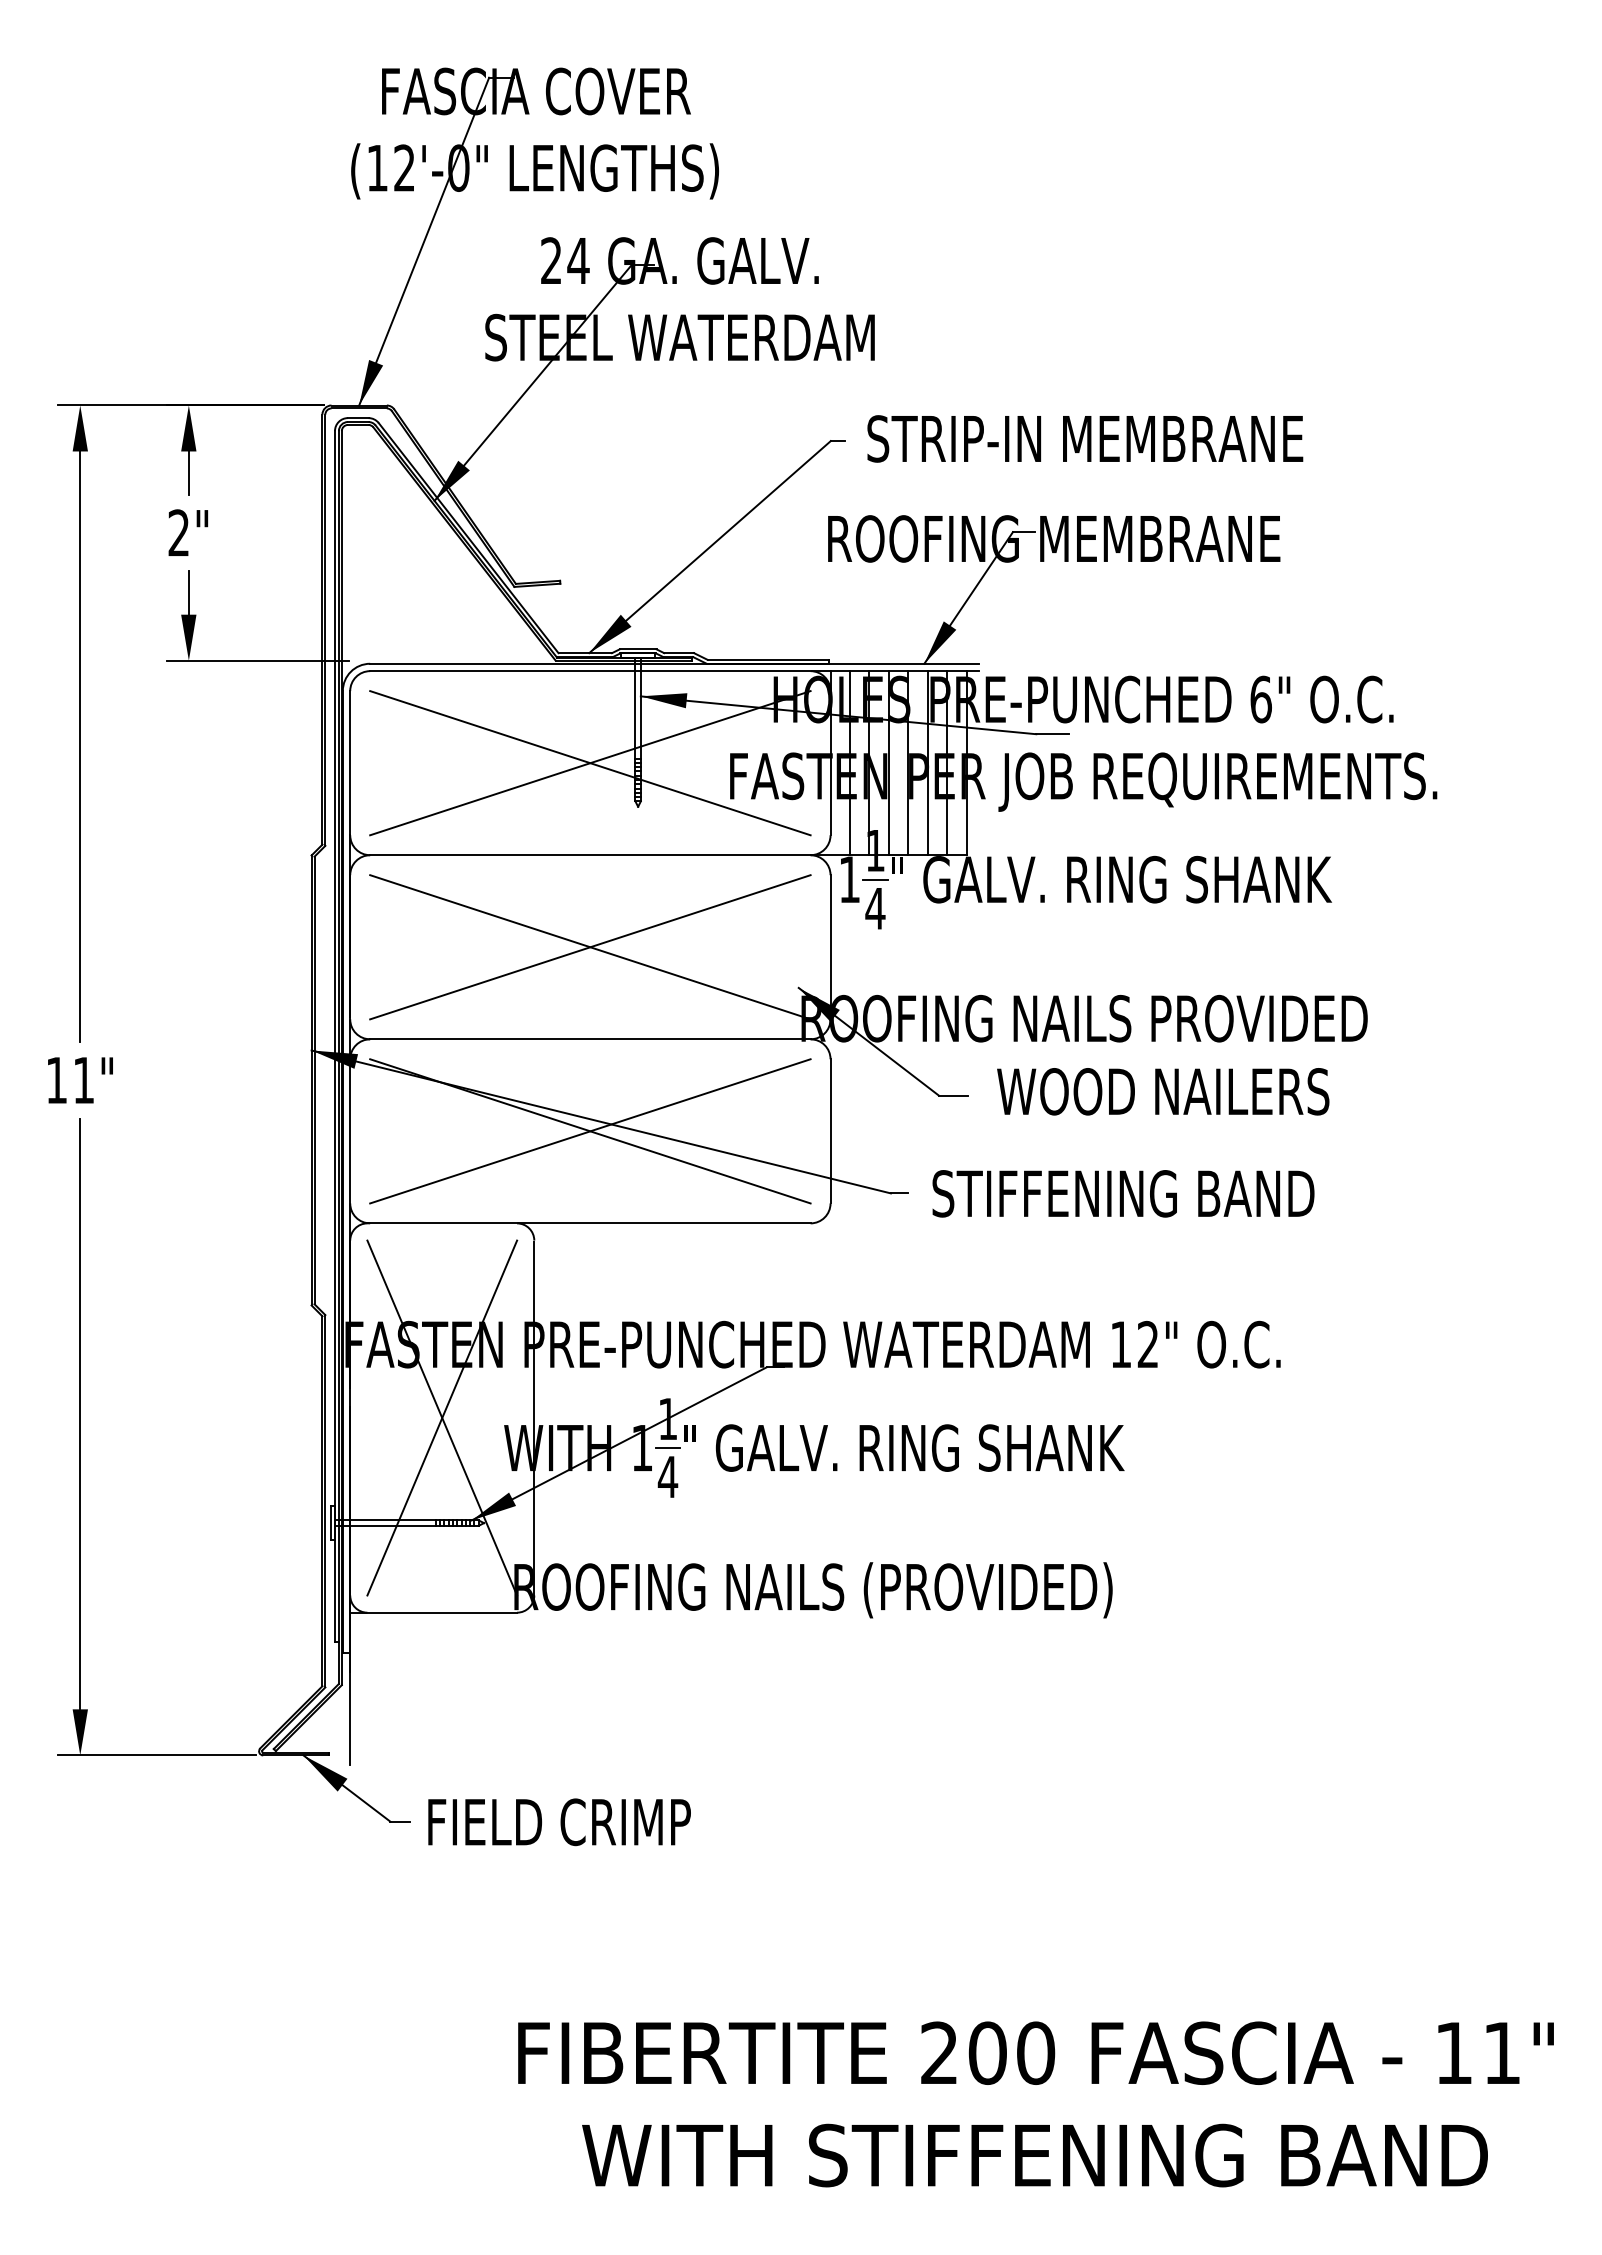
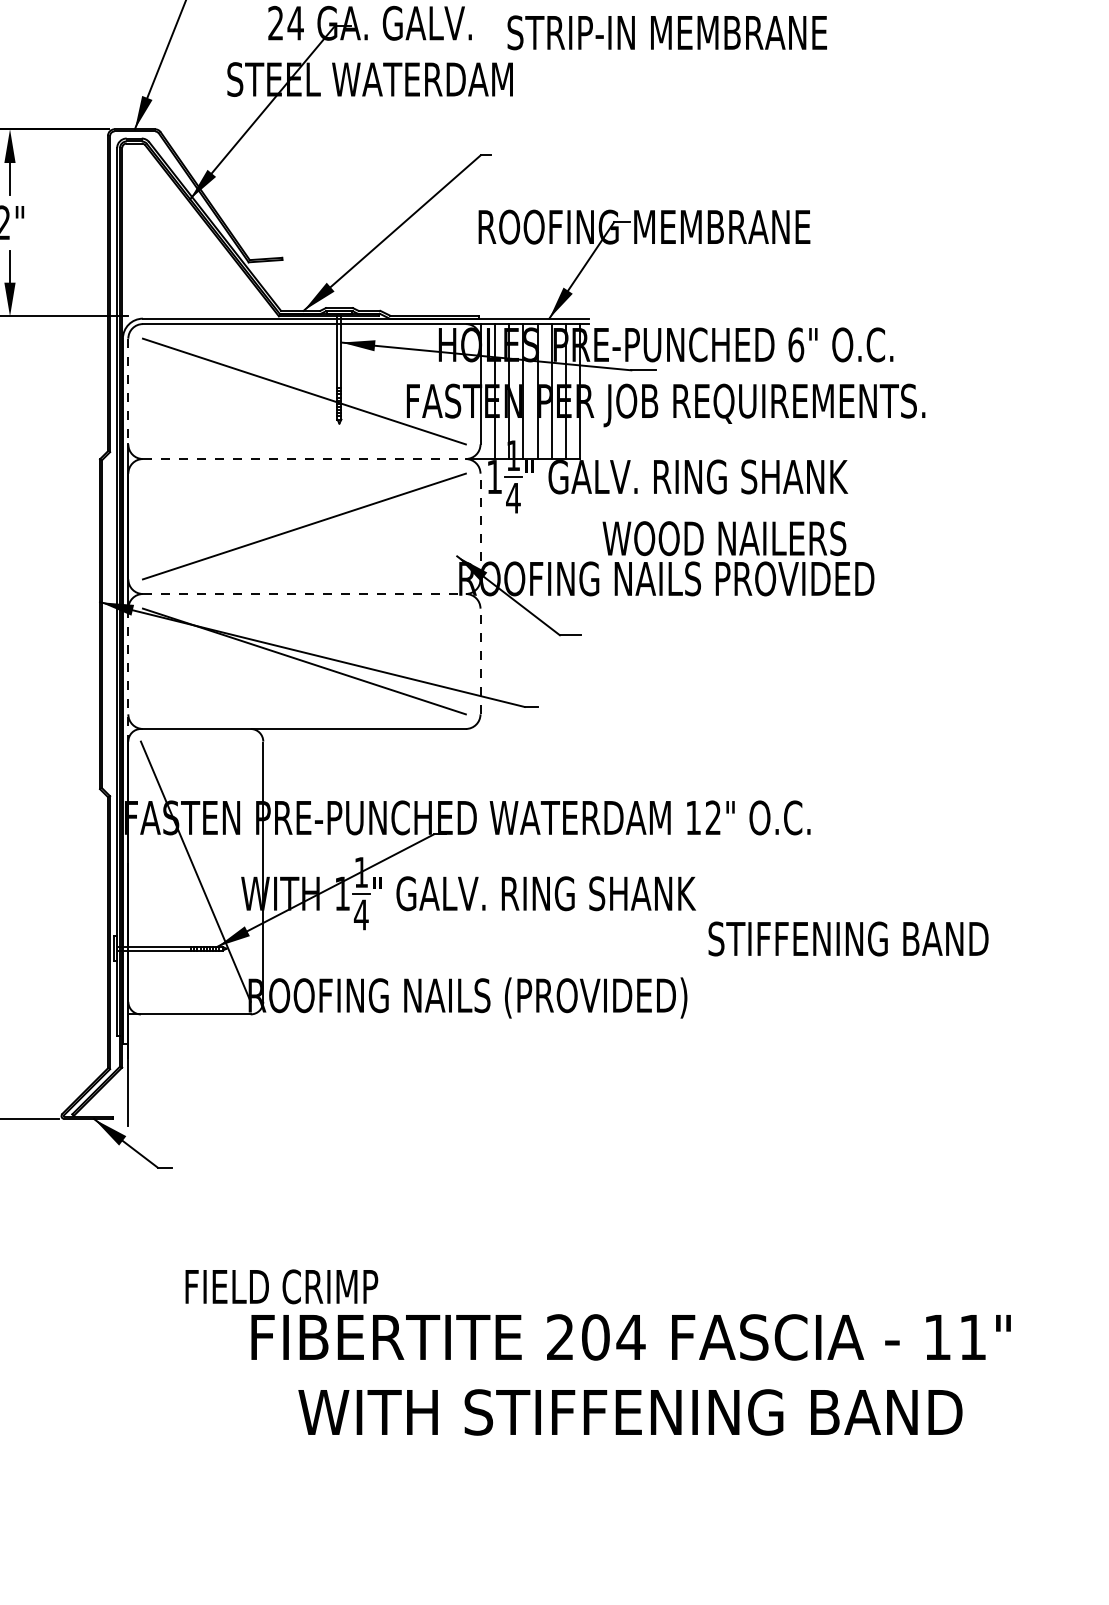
text: (1085, 438) -> (667, 32), moved
line: (350, 763) -> (128, 391), solid -> dashed
line: (590, 763) -> (304, 391), removed
line: (590, 855) -> (304, 459), solid -> dashed
line: (830, 946) -> (480, 525), solid -> dashed
line: (590, 947) -> (304, 526), removed
line: (590, 1039) -> (304, 594), solid -> dashed
text: (1163, 1091) -> (724, 538), moved
line: (830, 1130) -> (480, 660), solid -> dashed
line: (590, 1131) -> (304, 661), removed
line: (350, 1151) -> (128, 676), solid -> dashed
text: (1123, 1193) -> (848, 938), moved
line: (442, 1417) -> (195, 871), removed
text: (559, 1822) -> (281, 1287), moved
text: (1035, 2052) -> (630, 1336), 200 -> 204

